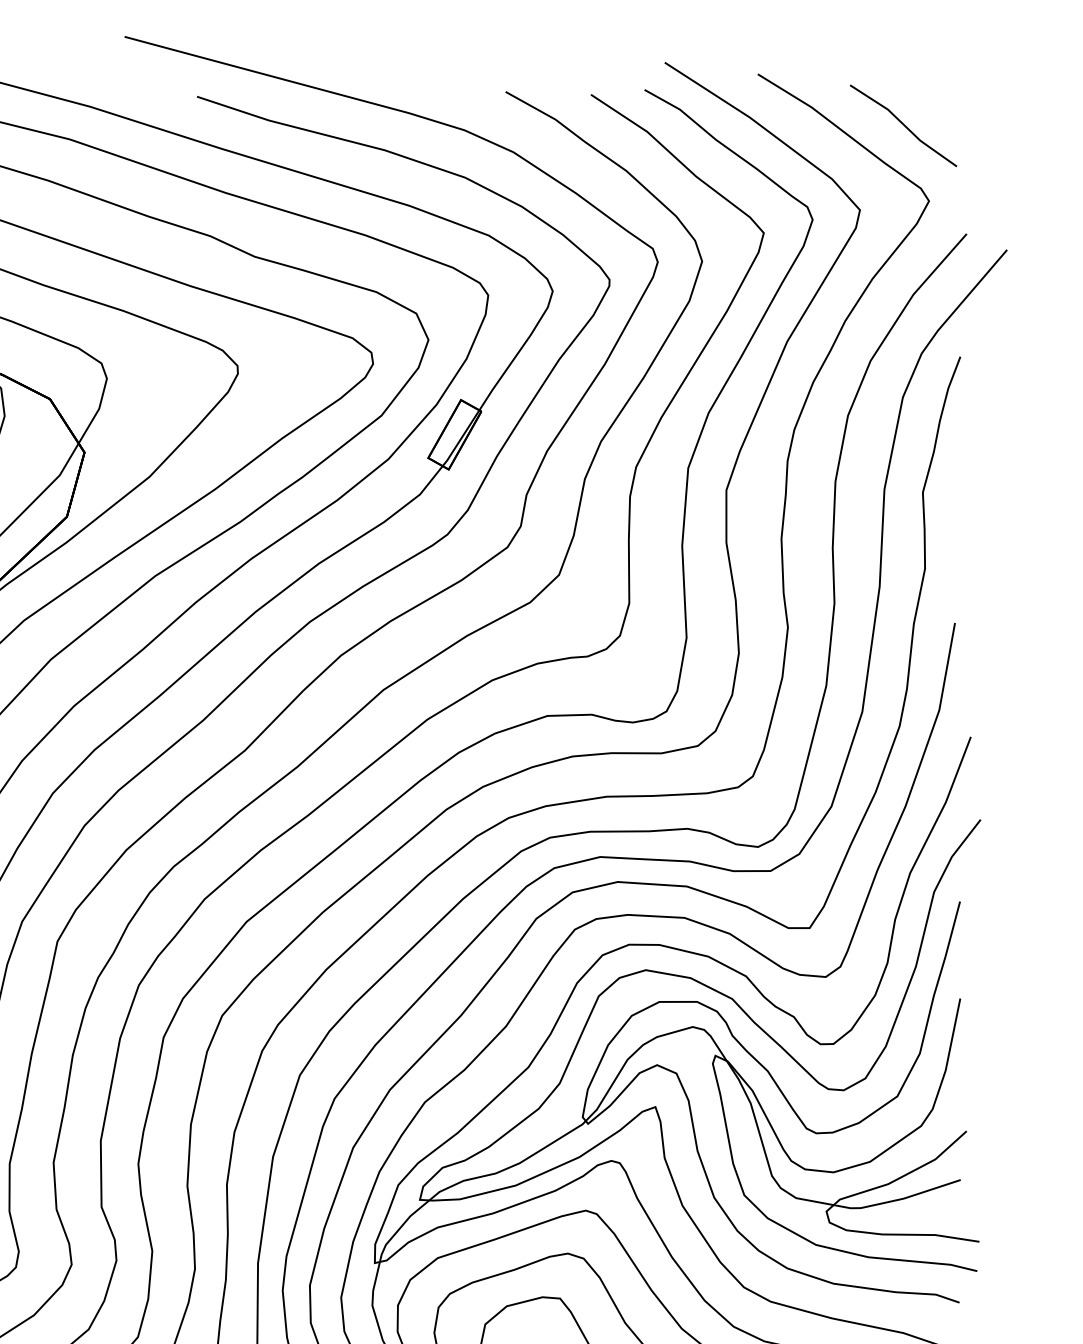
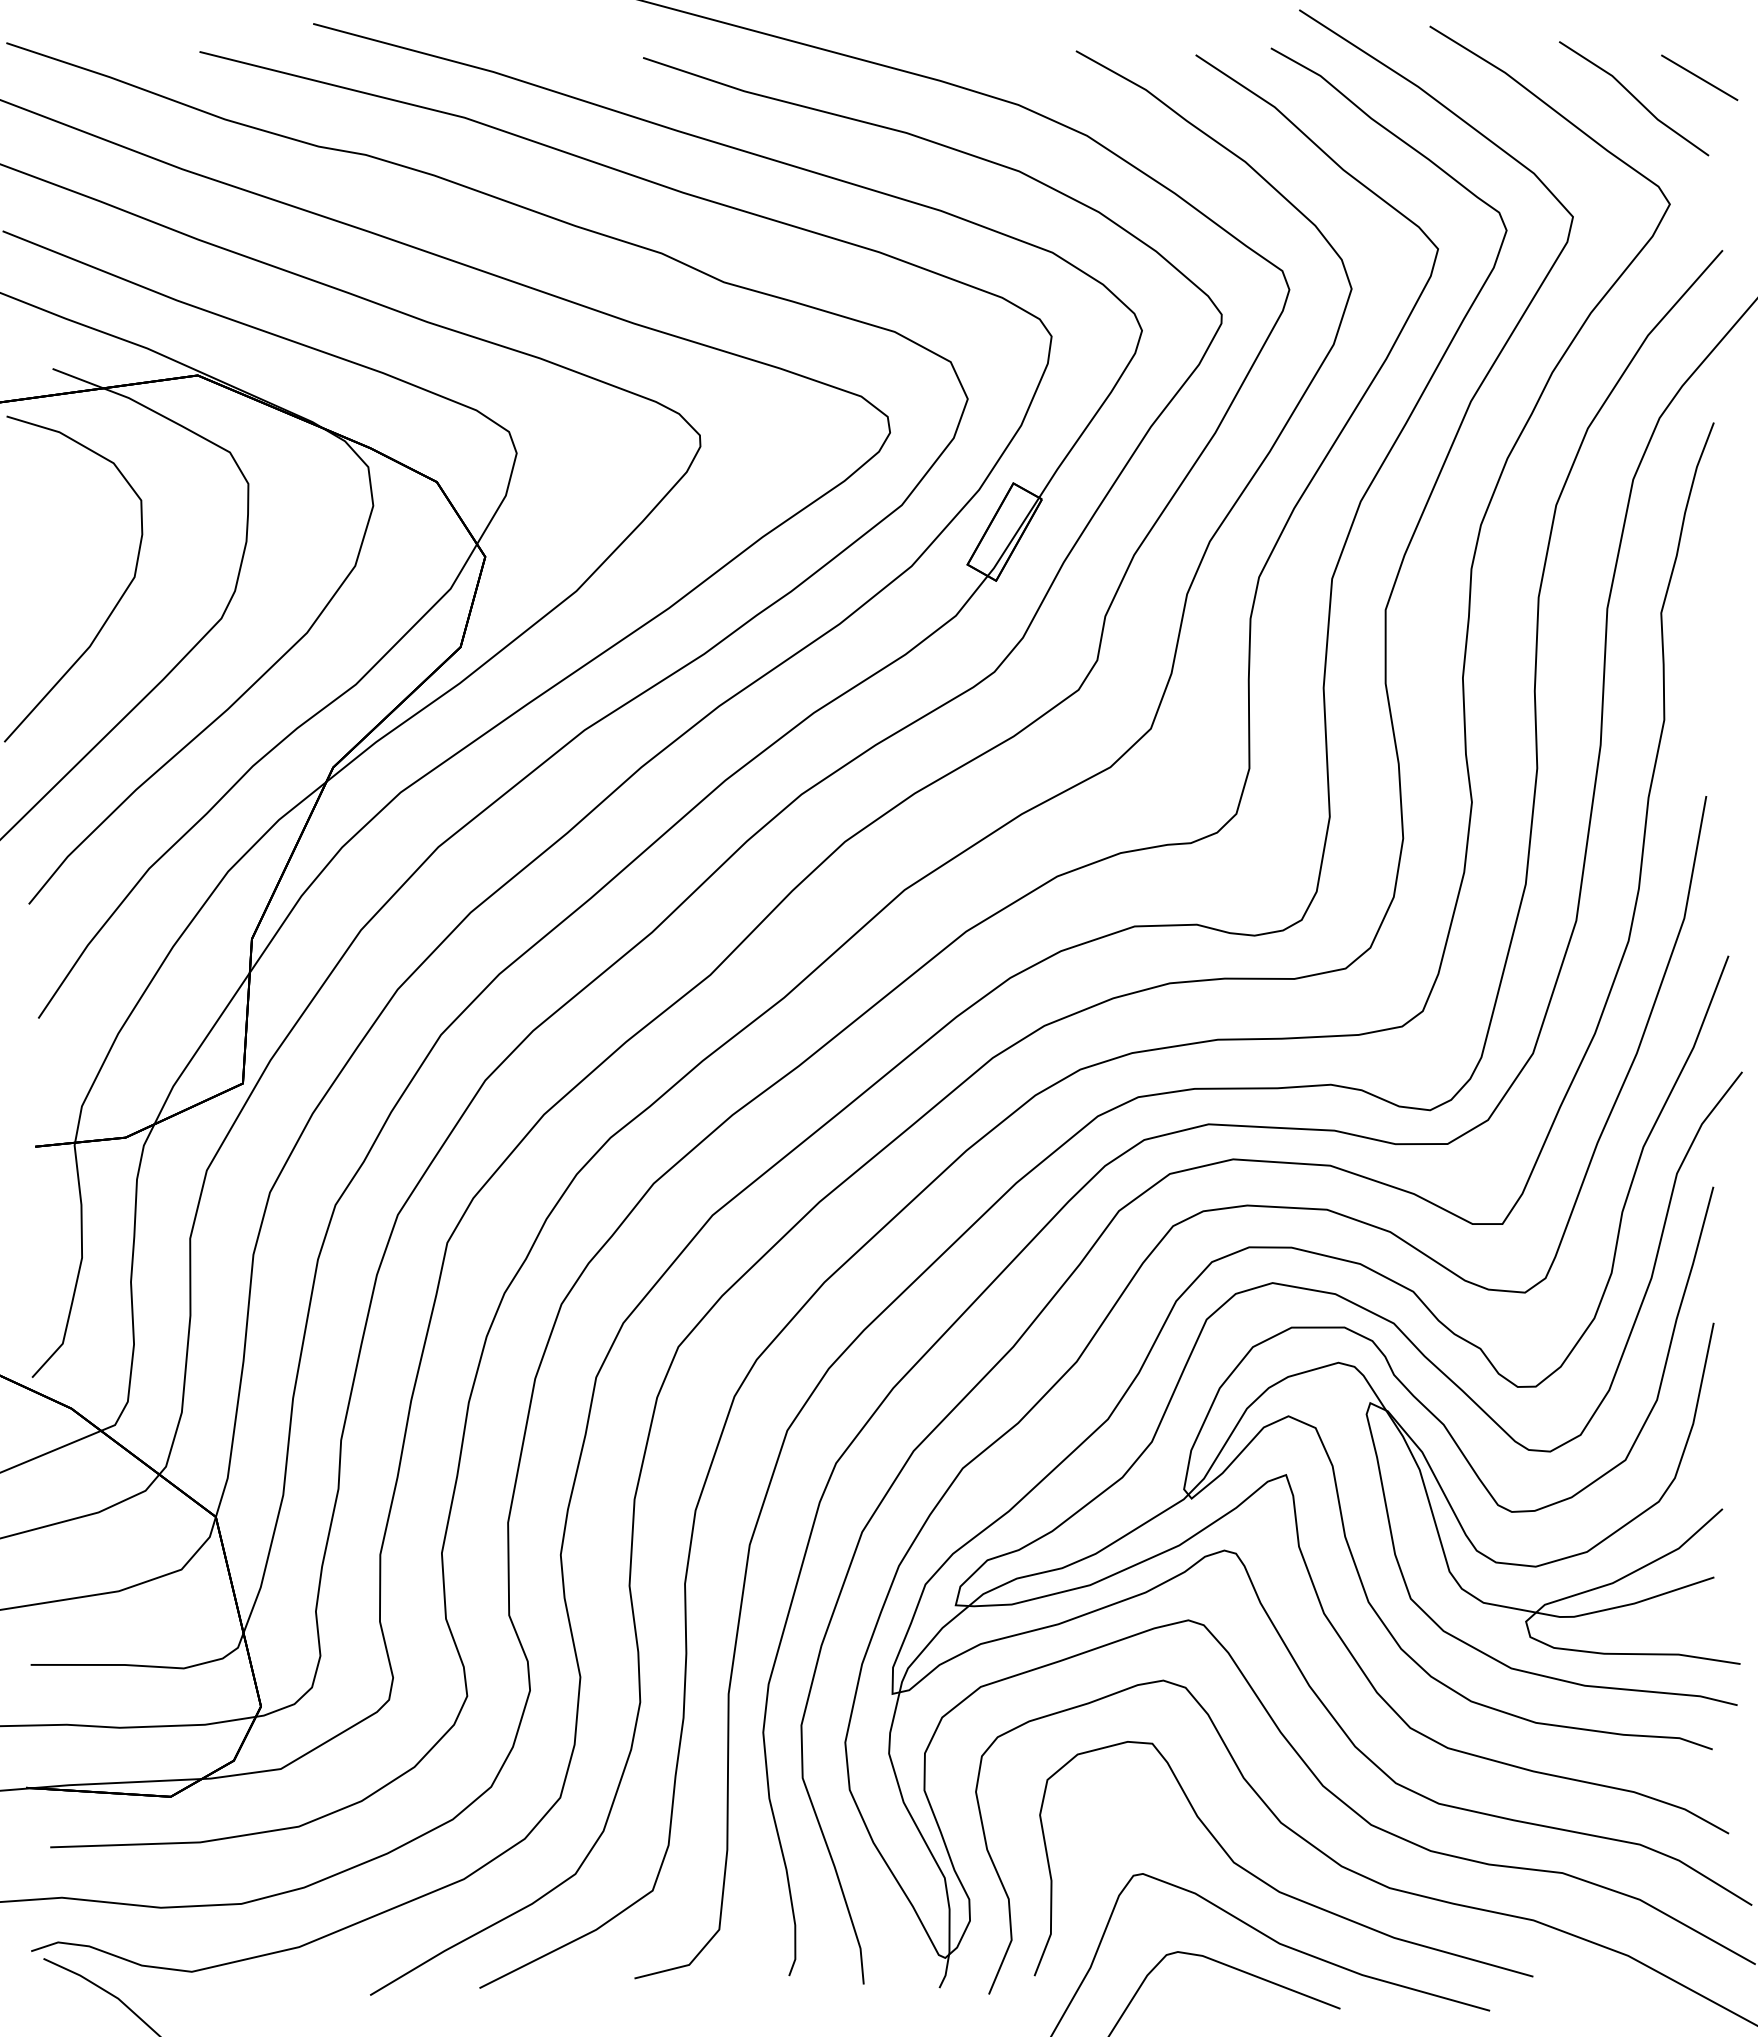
line: (950, 110) -> (1699, 77), added

